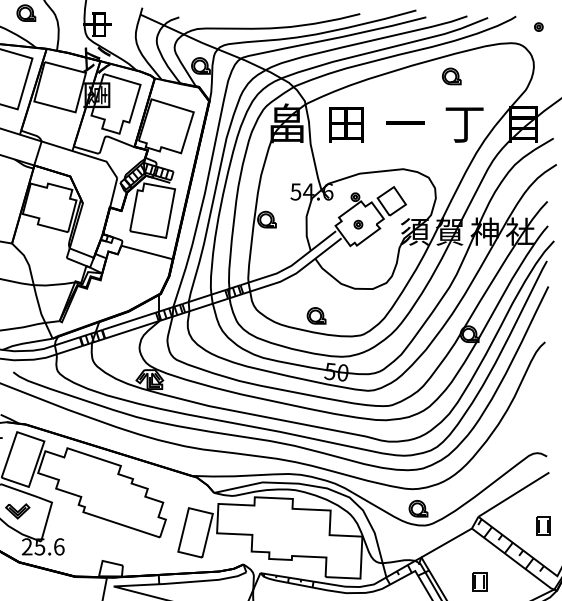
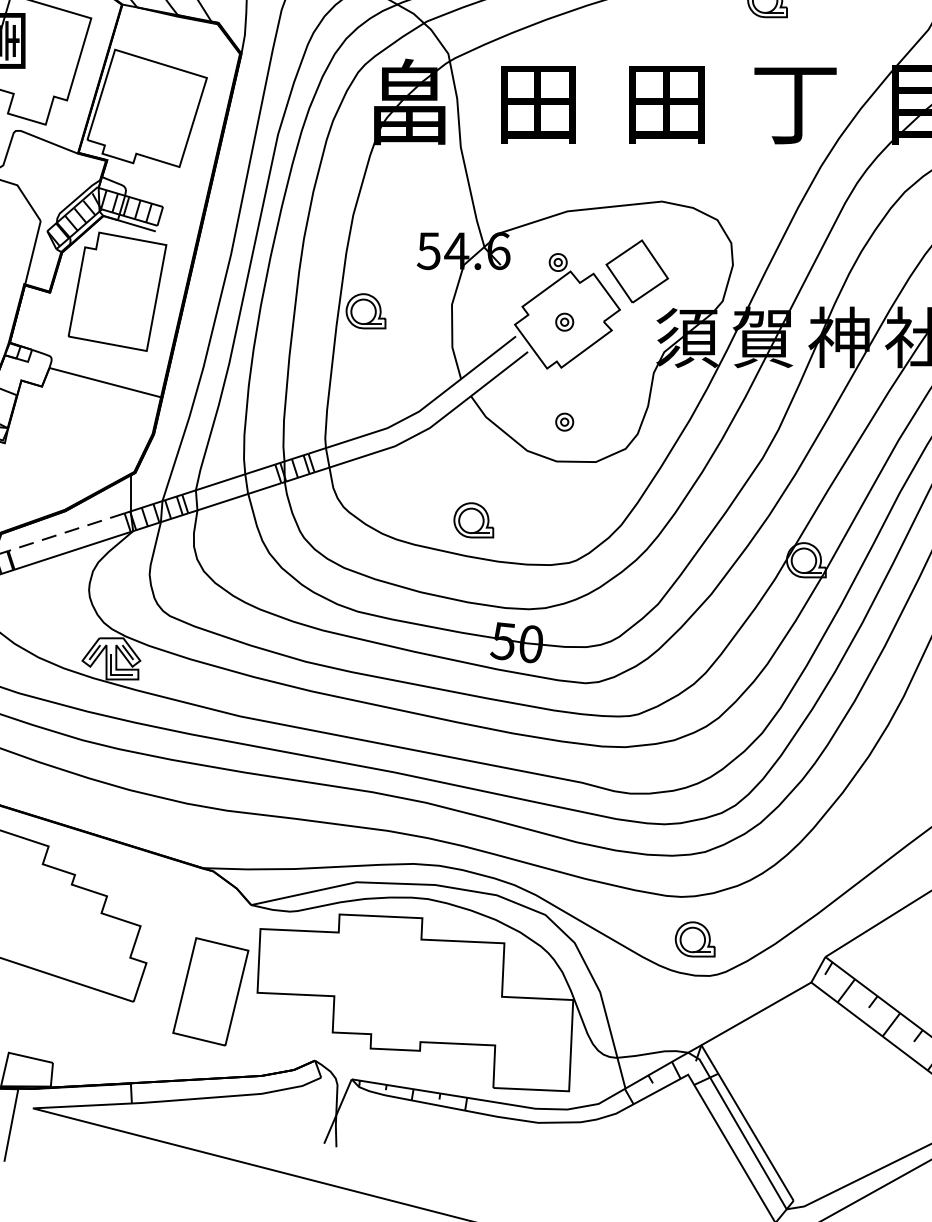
text: (405, 124) -> (666, 104), 一 -> 田
part: (358, 270) -> (564, 421), added
line: (129, 321) -> (67, 532), solid -> dashed
part: (479, 581) -> (827, 1097), removed

